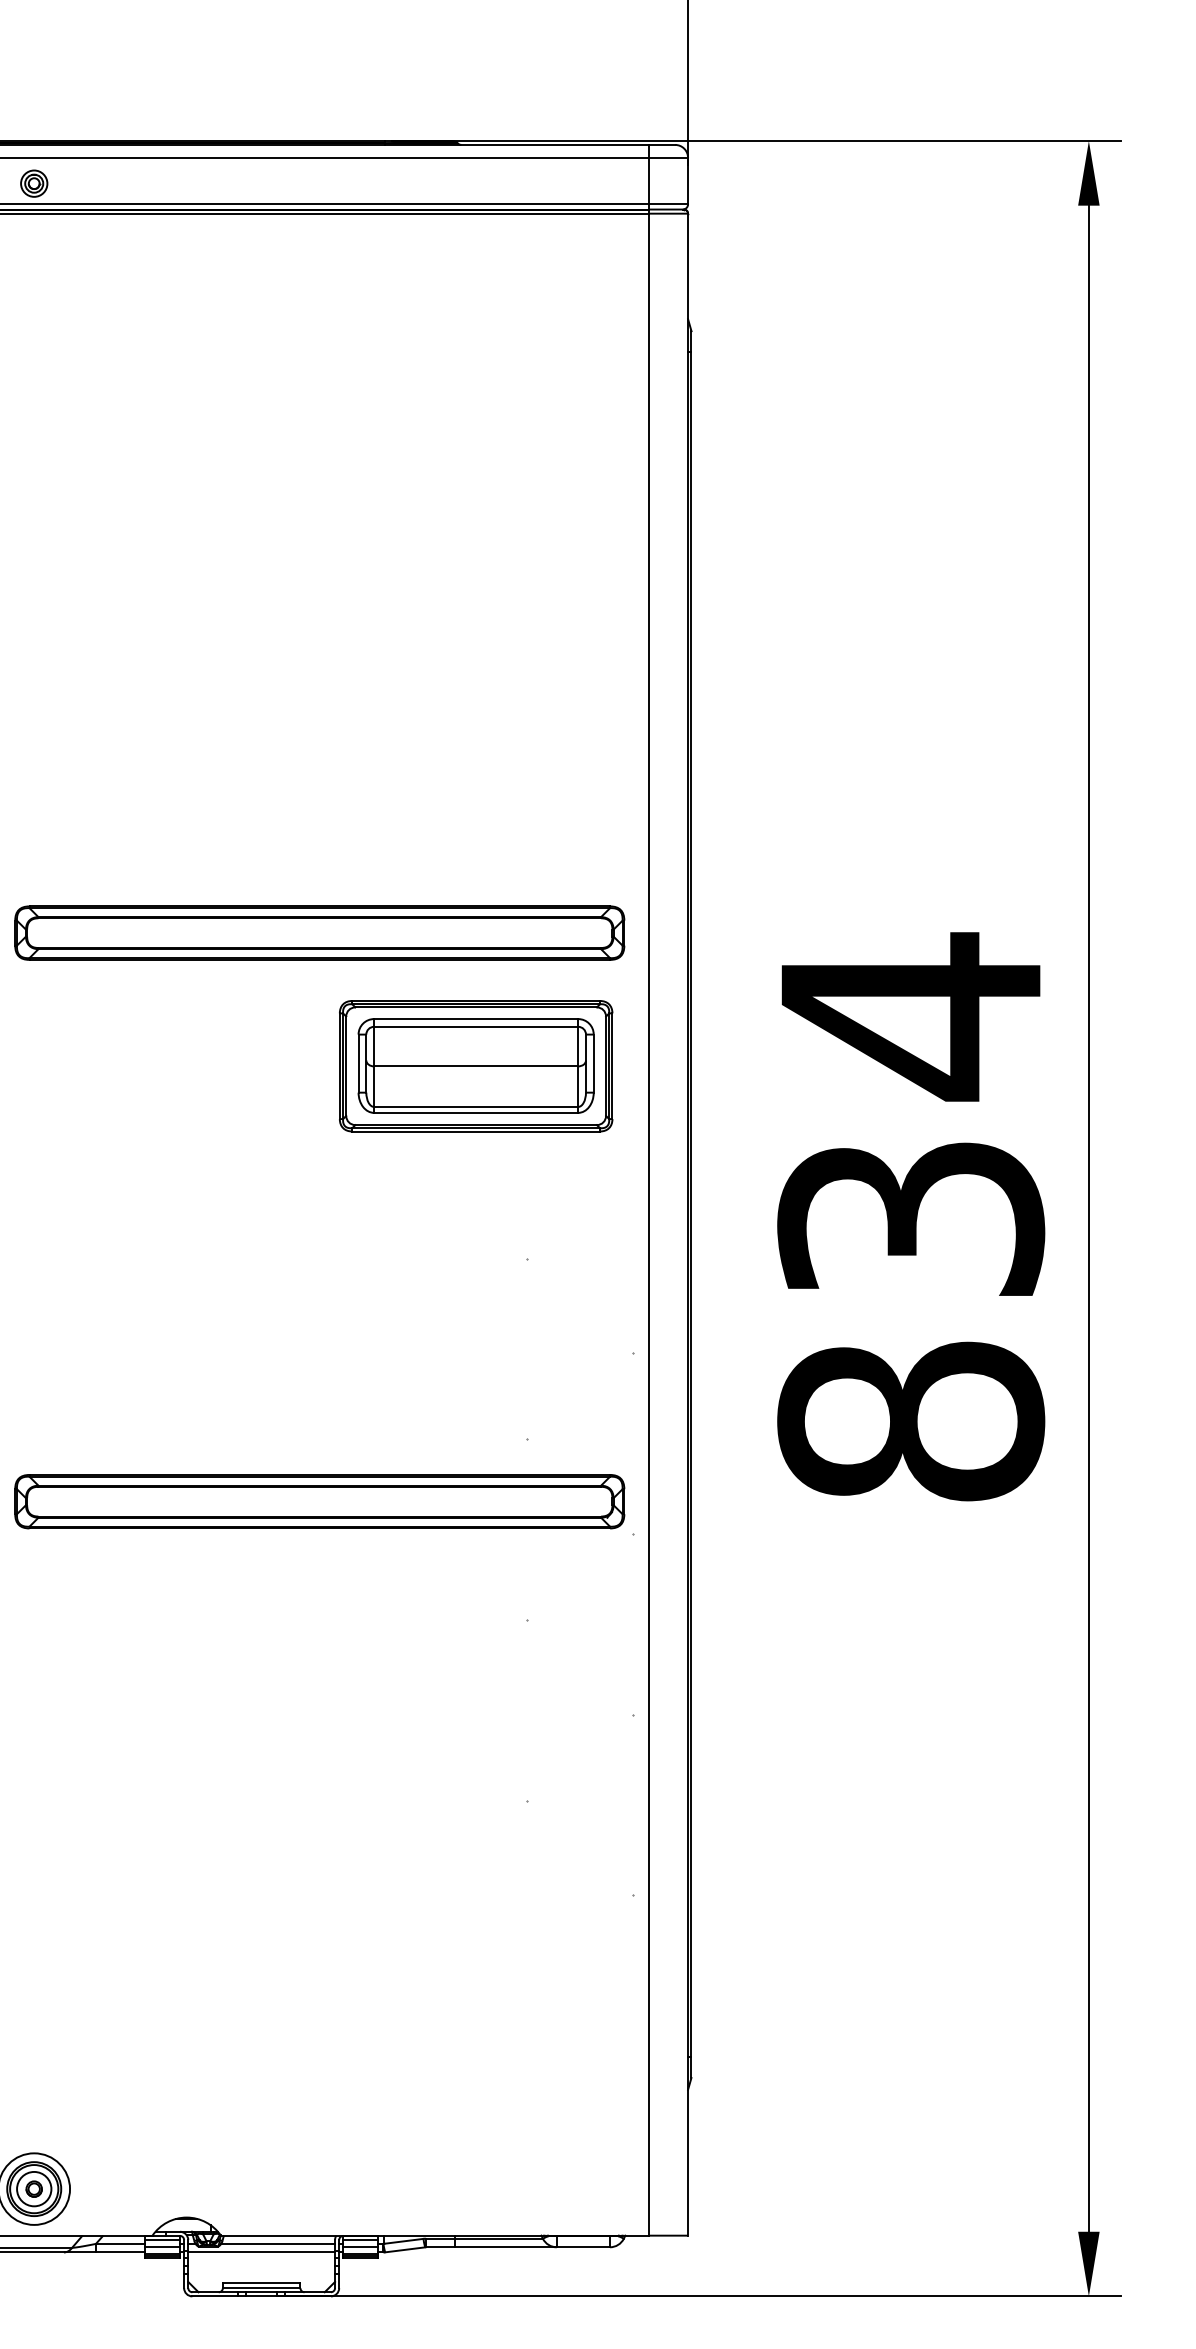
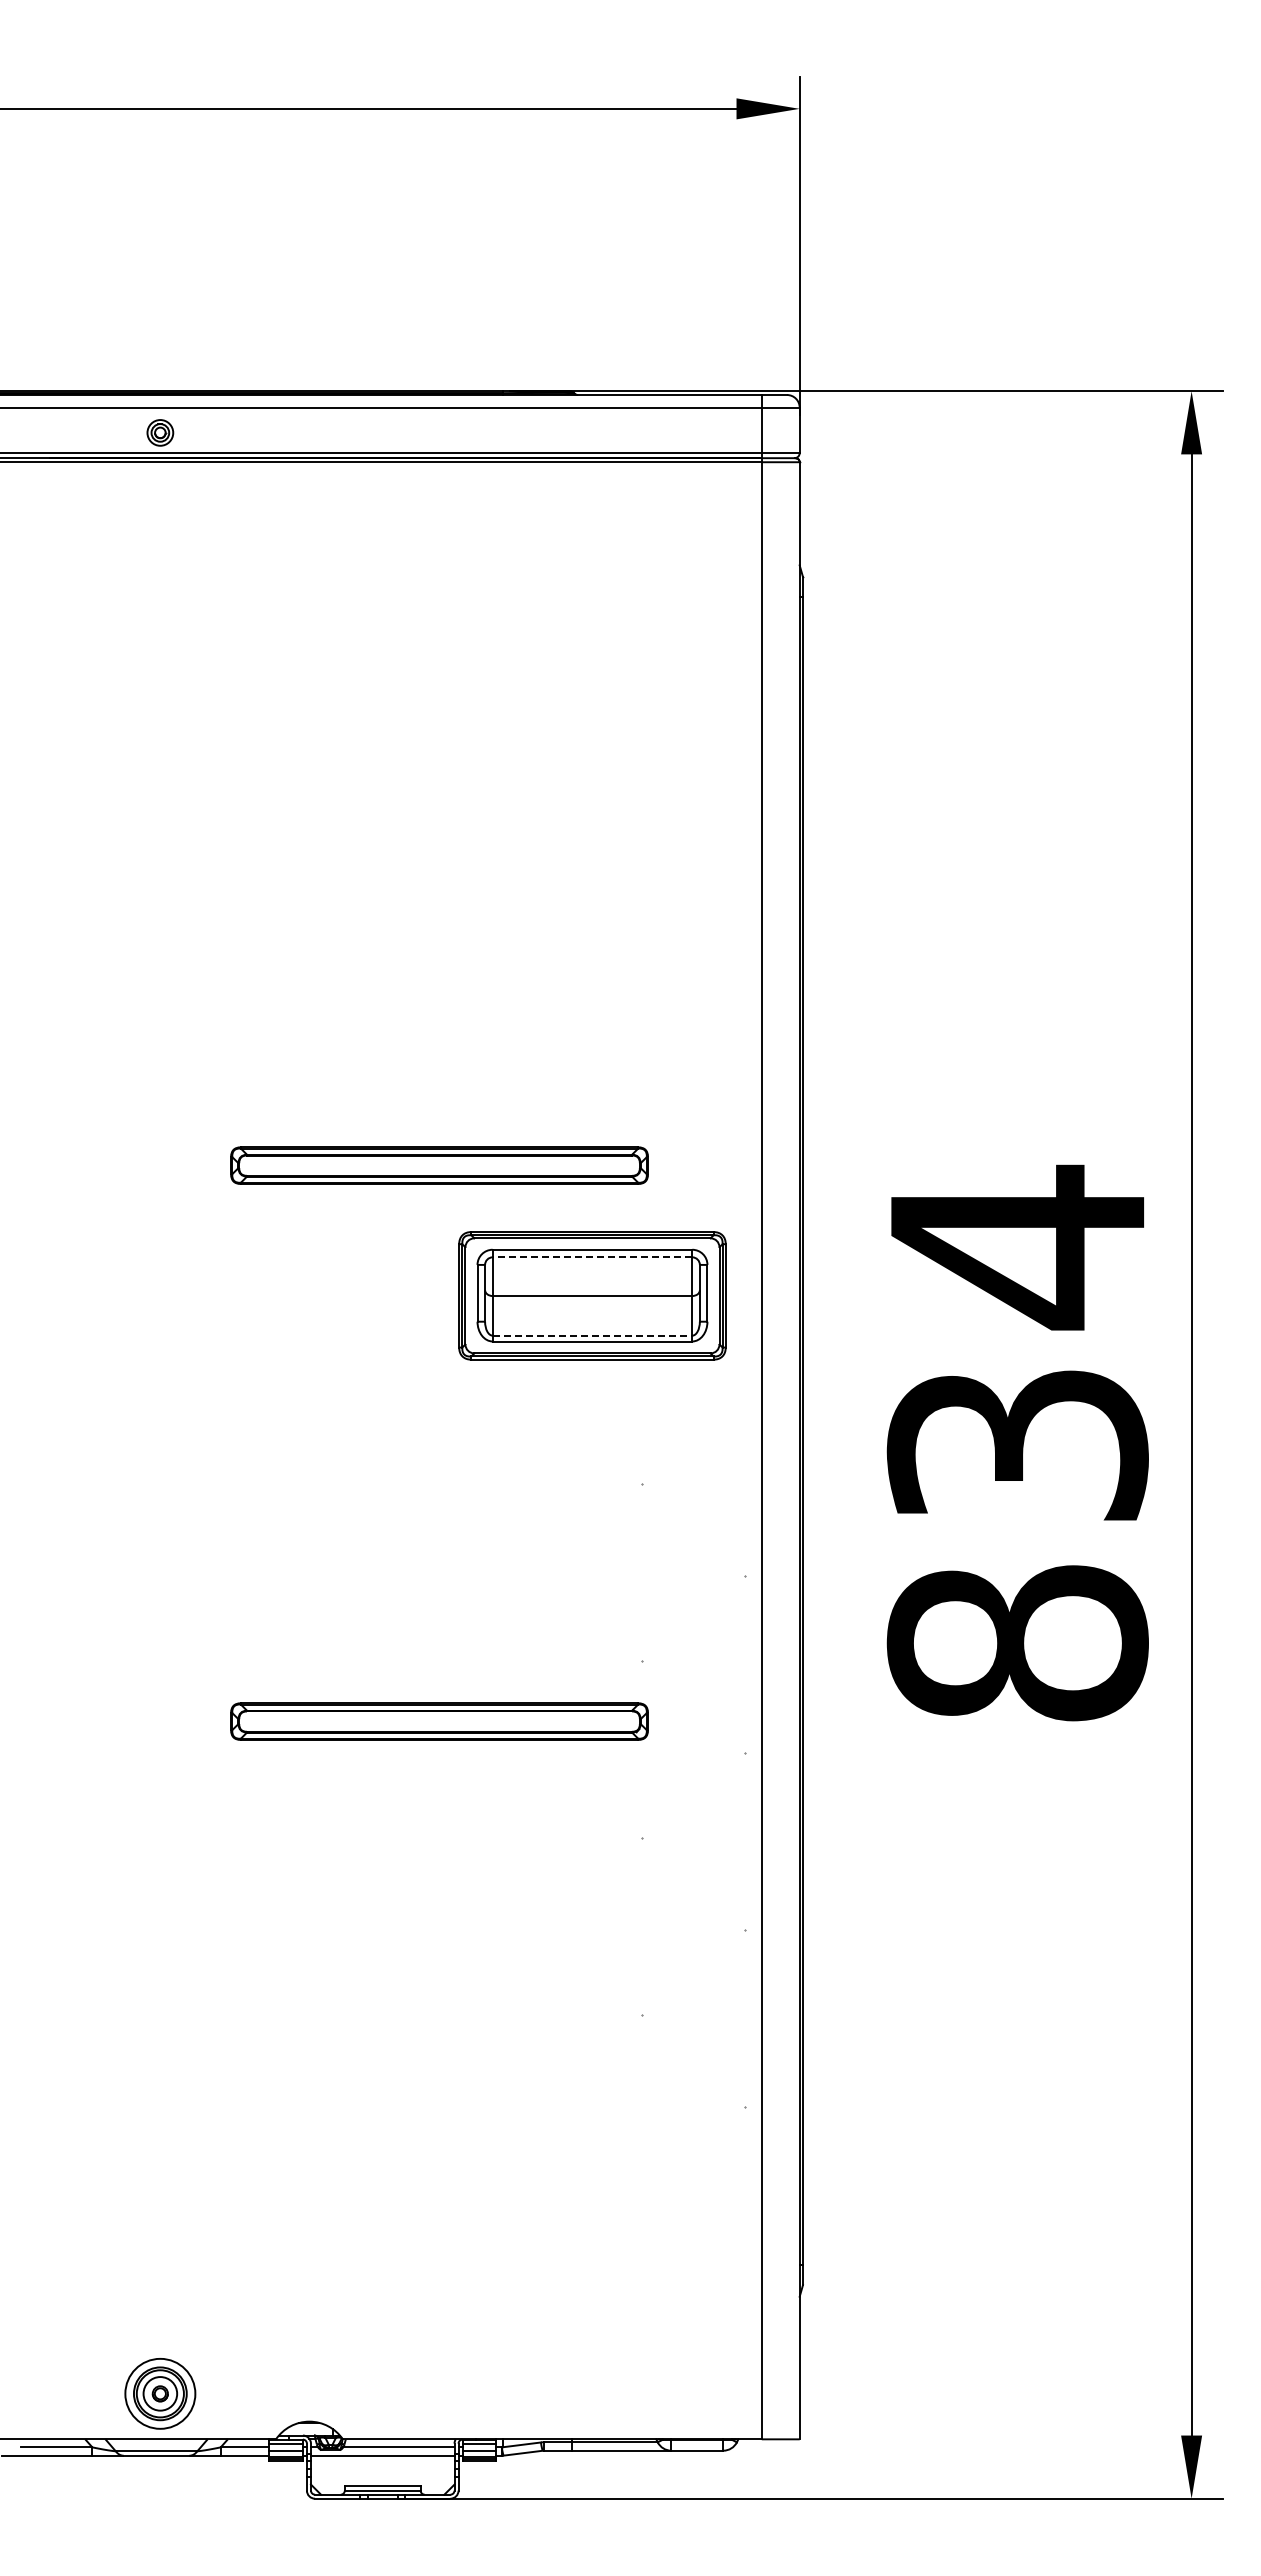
part: (319, 932) -> (439, 1165), size x0.7
line: (476, 1026) -> (592, 1257), solid -> dashed
line: (476, 1106) -> (592, 1335), solid -> dashed
part: (319, 1501) -> (439, 1721), size x0.7

